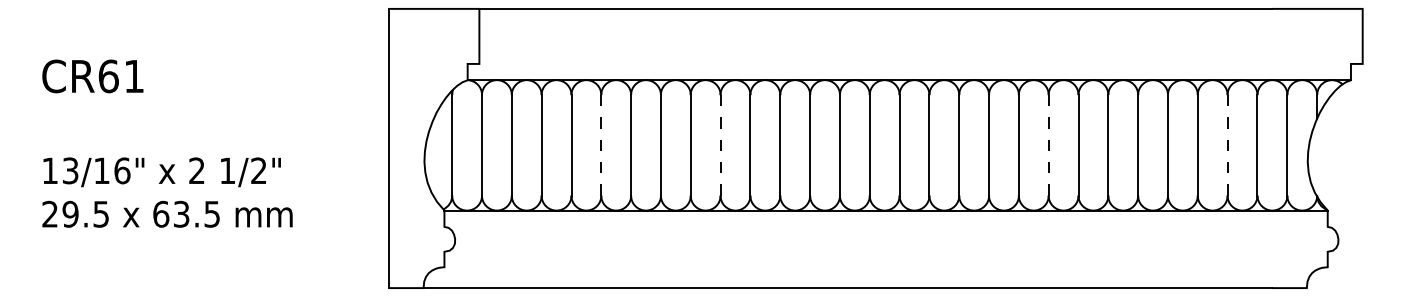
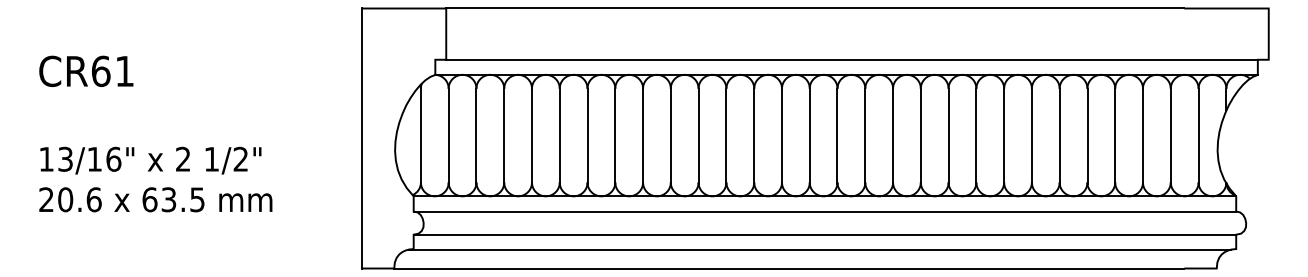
line: (914, 63) -> (851, 59), added
line: (601, 146) -> (559, 136), dashed -> solid
line: (720, 146) -> (670, 136), dashed -> solid
line: (1048, 146) -> (976, 136), dashed -> solid
line: (1228, 146) -> (1143, 136), dashed -> solid
text: (85, 214) -> (79, 199), 29.5 -> 20.6
line: (885, 226) -> (824, 211), added
line: (885, 251) -> (824, 234), added
line: (880, 267) -> (819, 249), added

